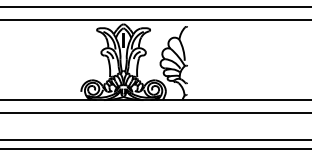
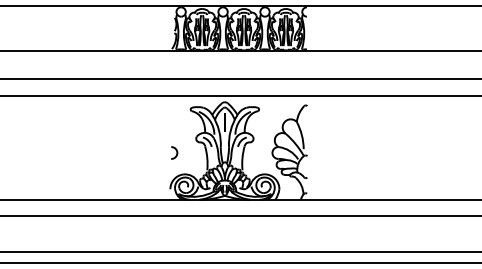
arc: (86, 63) -> (176, 152), added

